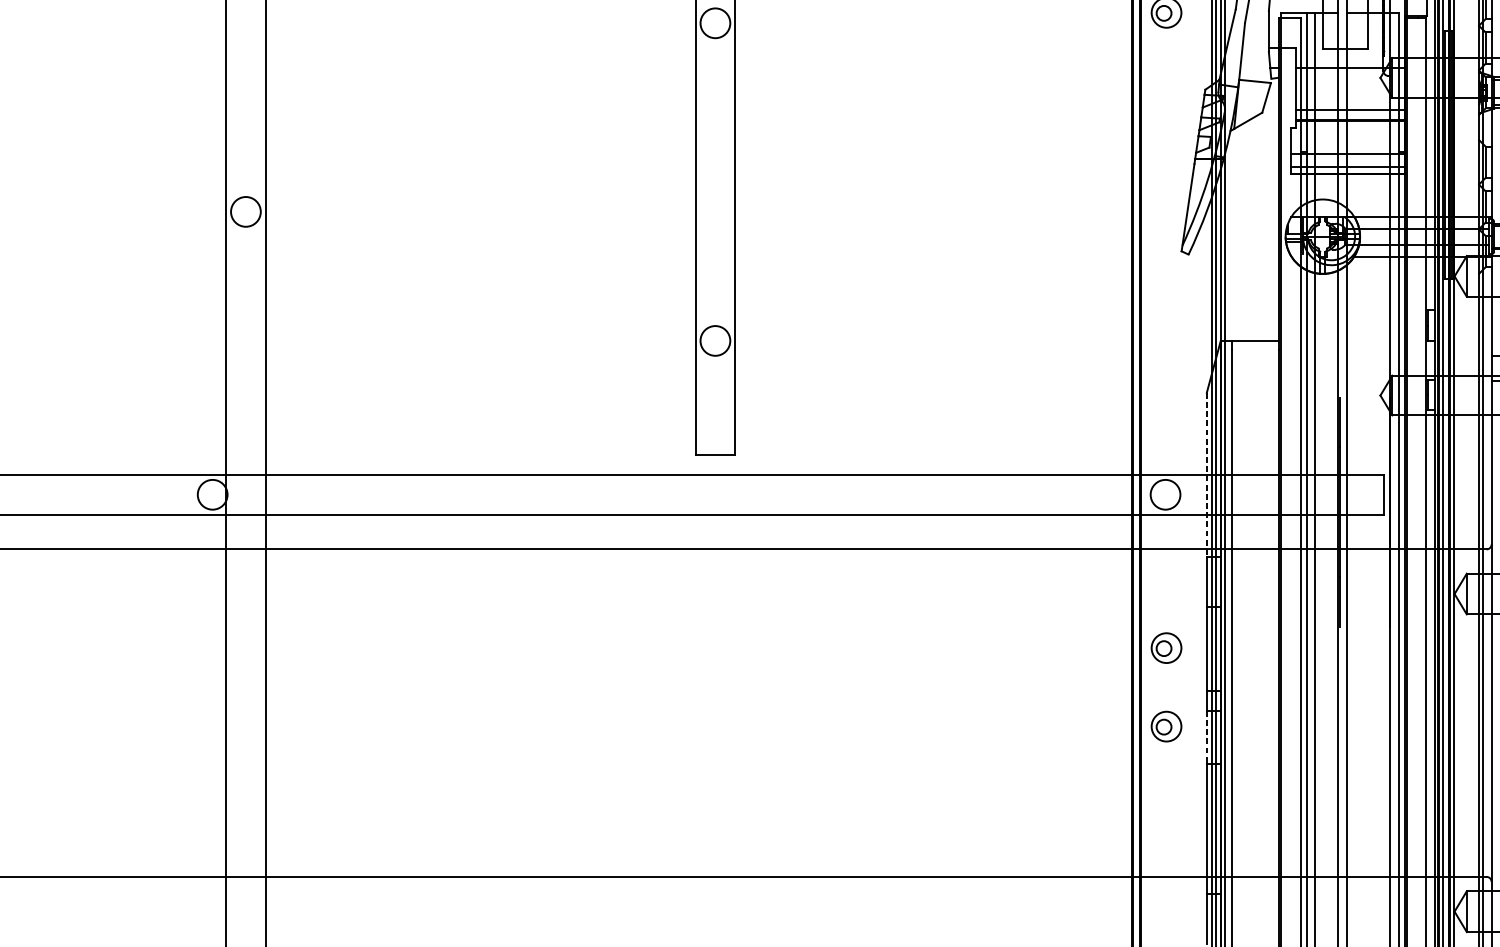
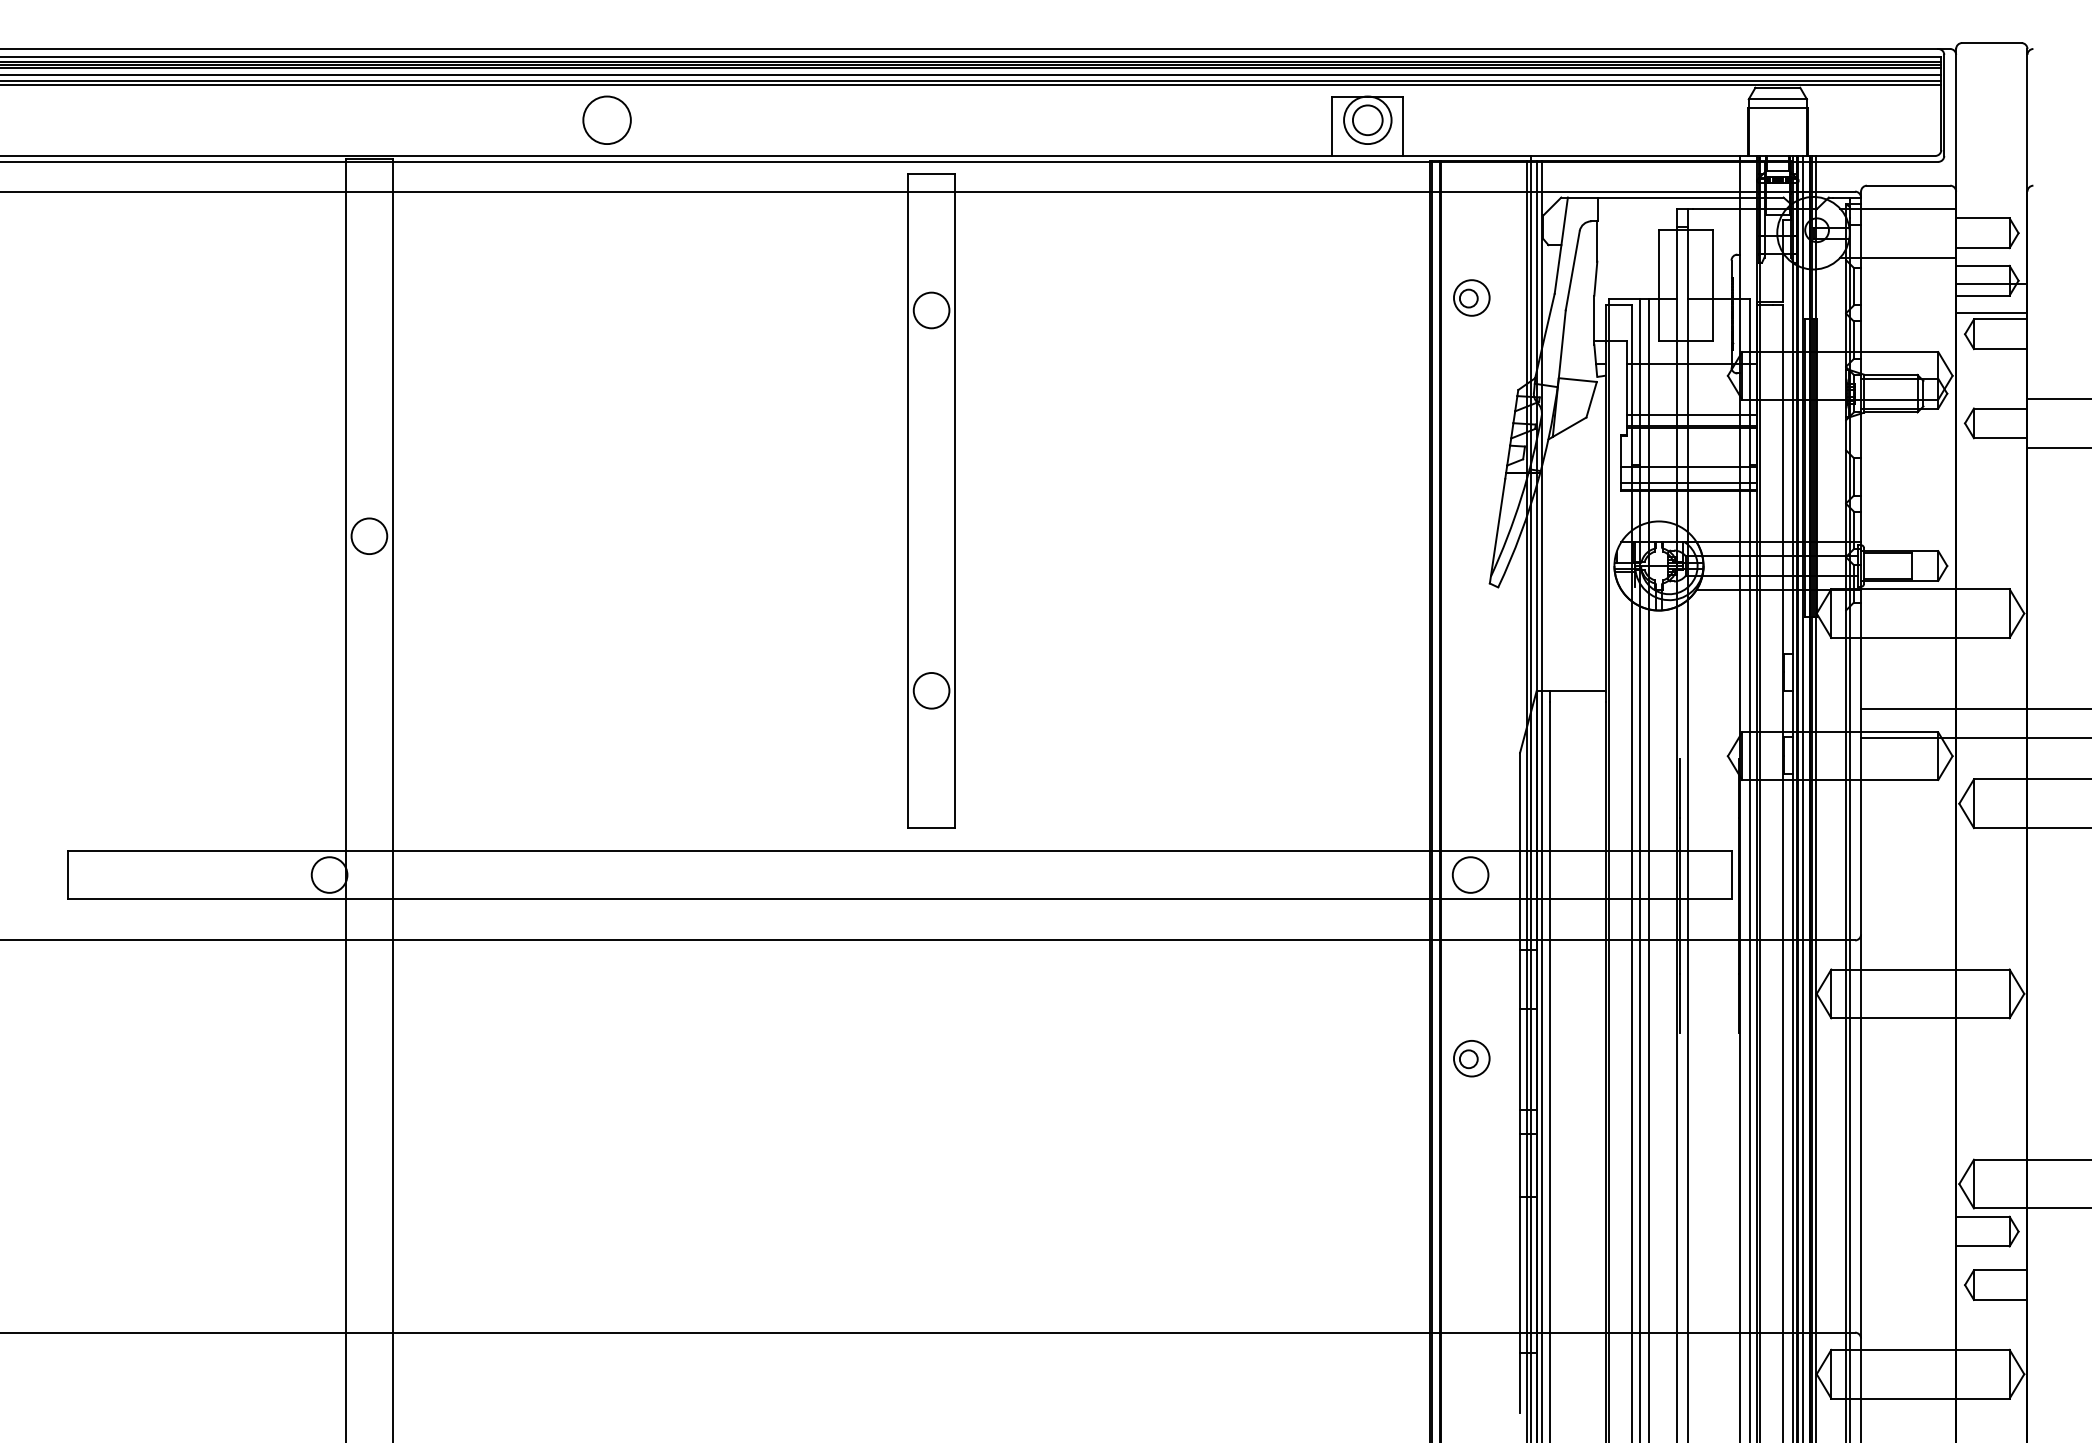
line: (1207, 475) -> (1520, 851), dashed -> solid
part: (1166, 726) -> (1471, 1152), removed
line: (1207, 737) -> (1520, 1165), dashed -> solid

